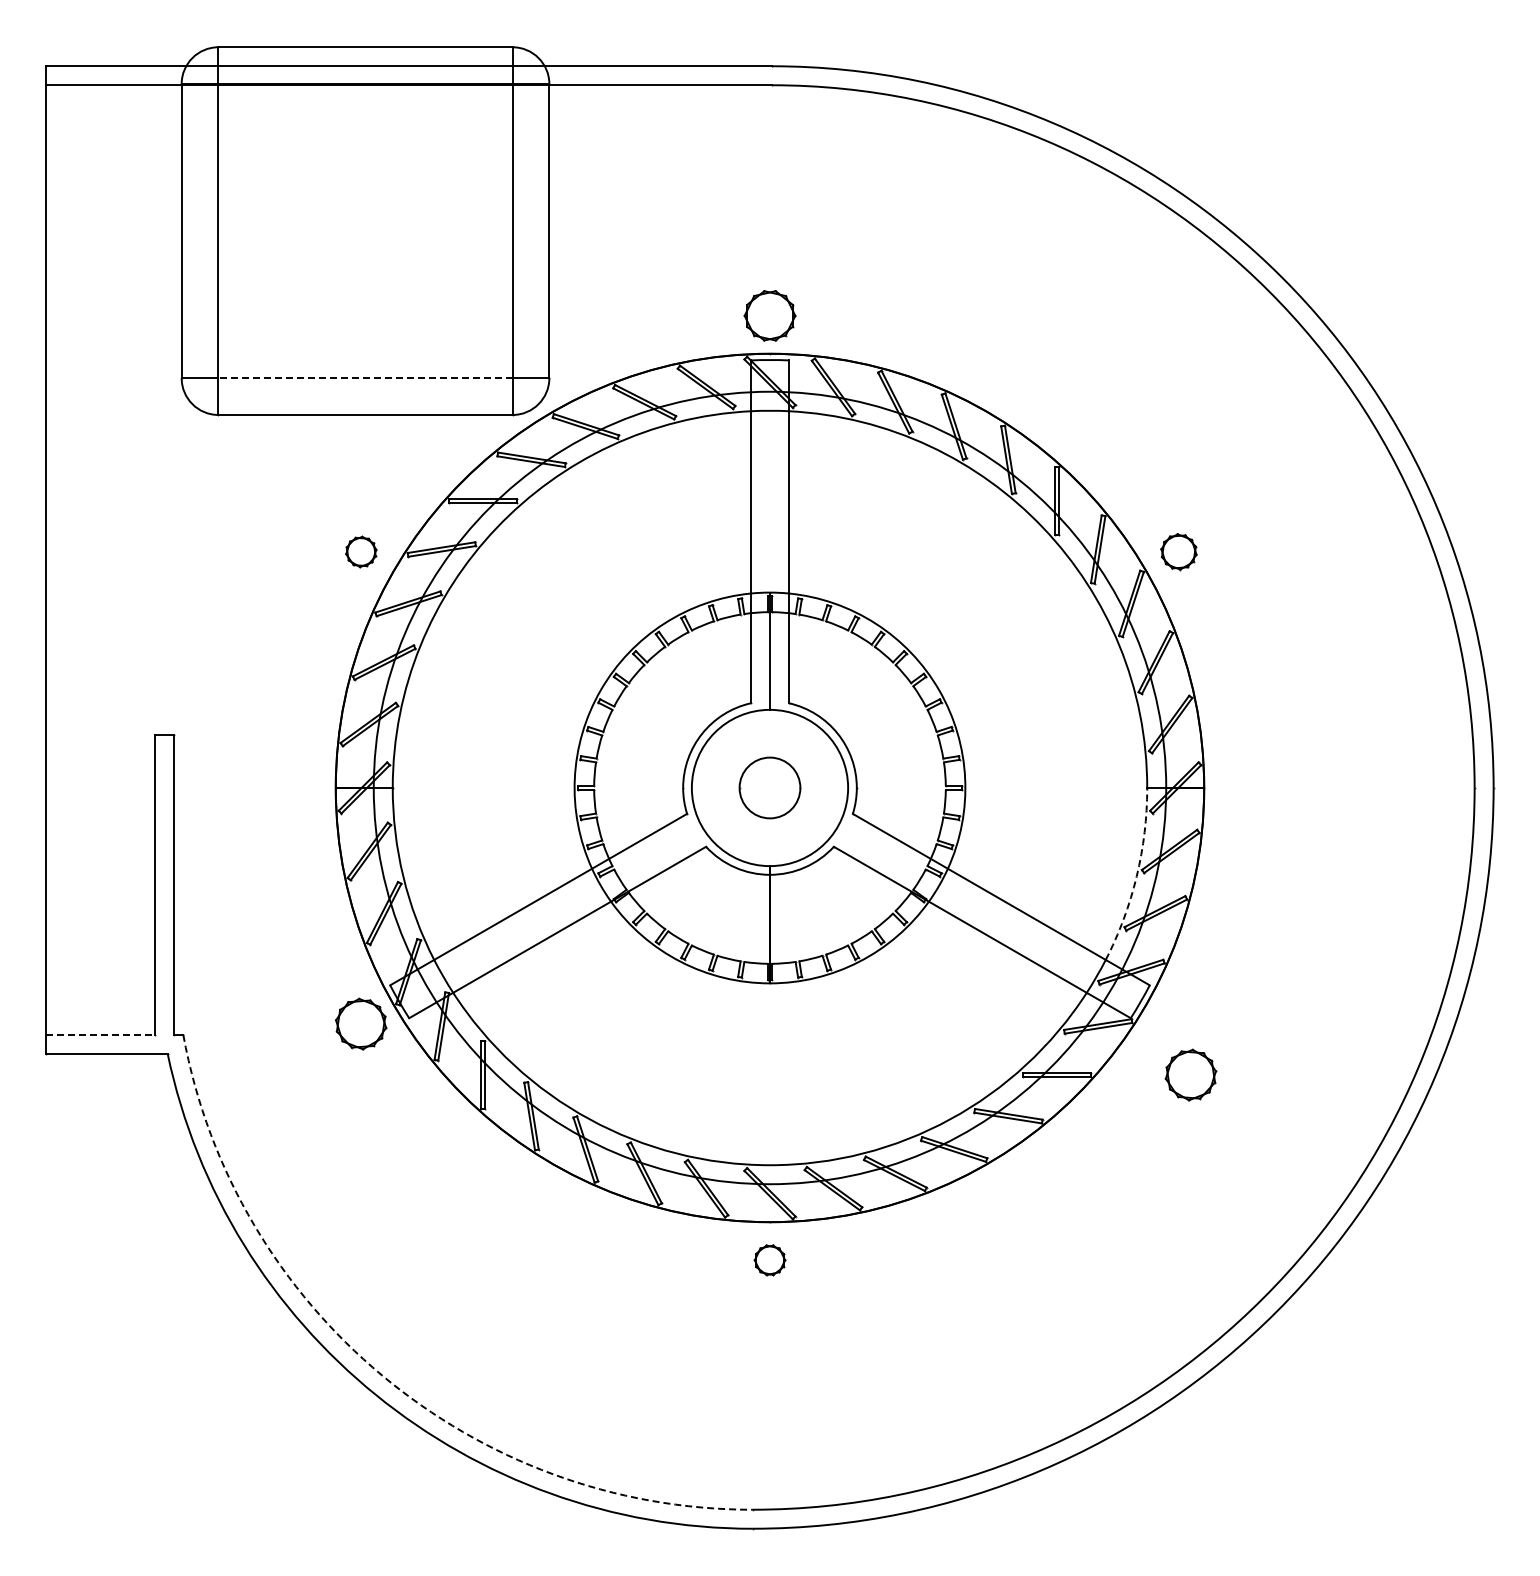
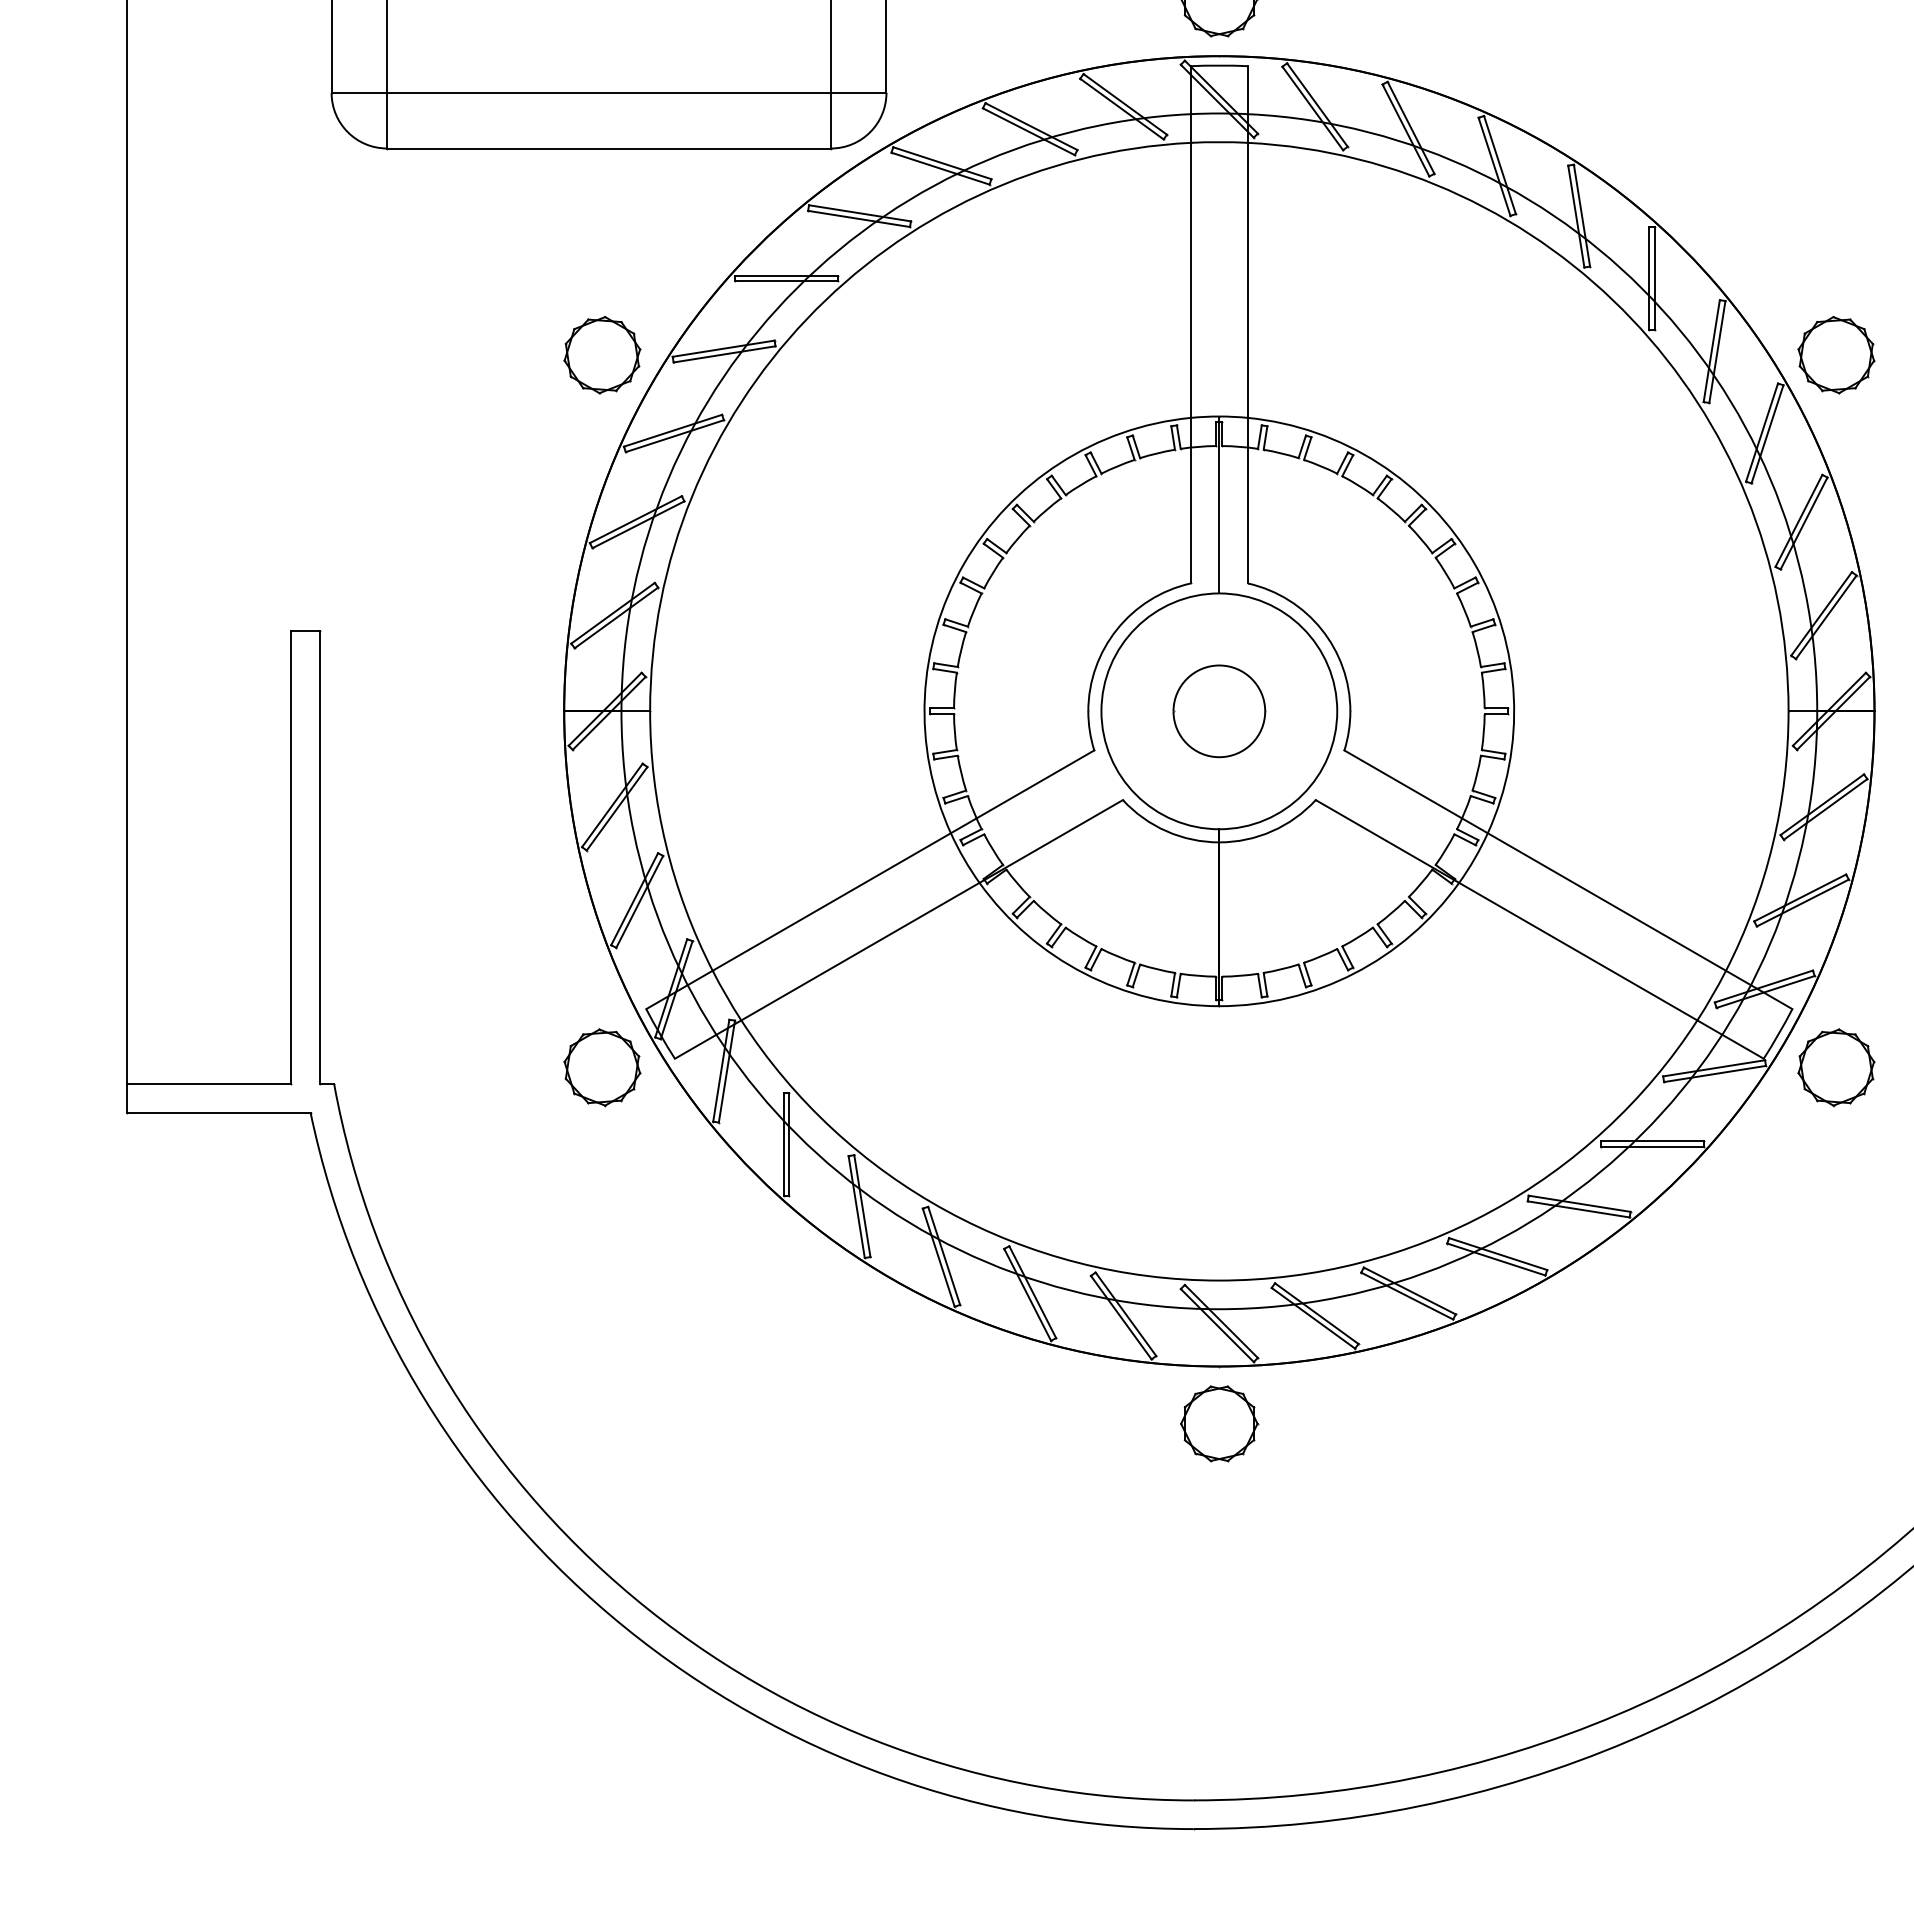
line: (365, 378) -> (609, 93), dashed -> solid
part: (361, 551) -> (602, 354), size x1.67
part: (1178, 551) -> (1835, 354), size x1.43
arc: (1136, 876) -> (1772, 844), dashed -> solid
line: (101, 1034) -> (210, 1083), dashed -> solid
part: (1190, 1074) -> (1835, 1066), moved
part: (769, 1260) -> (1218, 1424), size x1.67
arc: (382, 1375) -> (634, 1597), dashed -> solid

